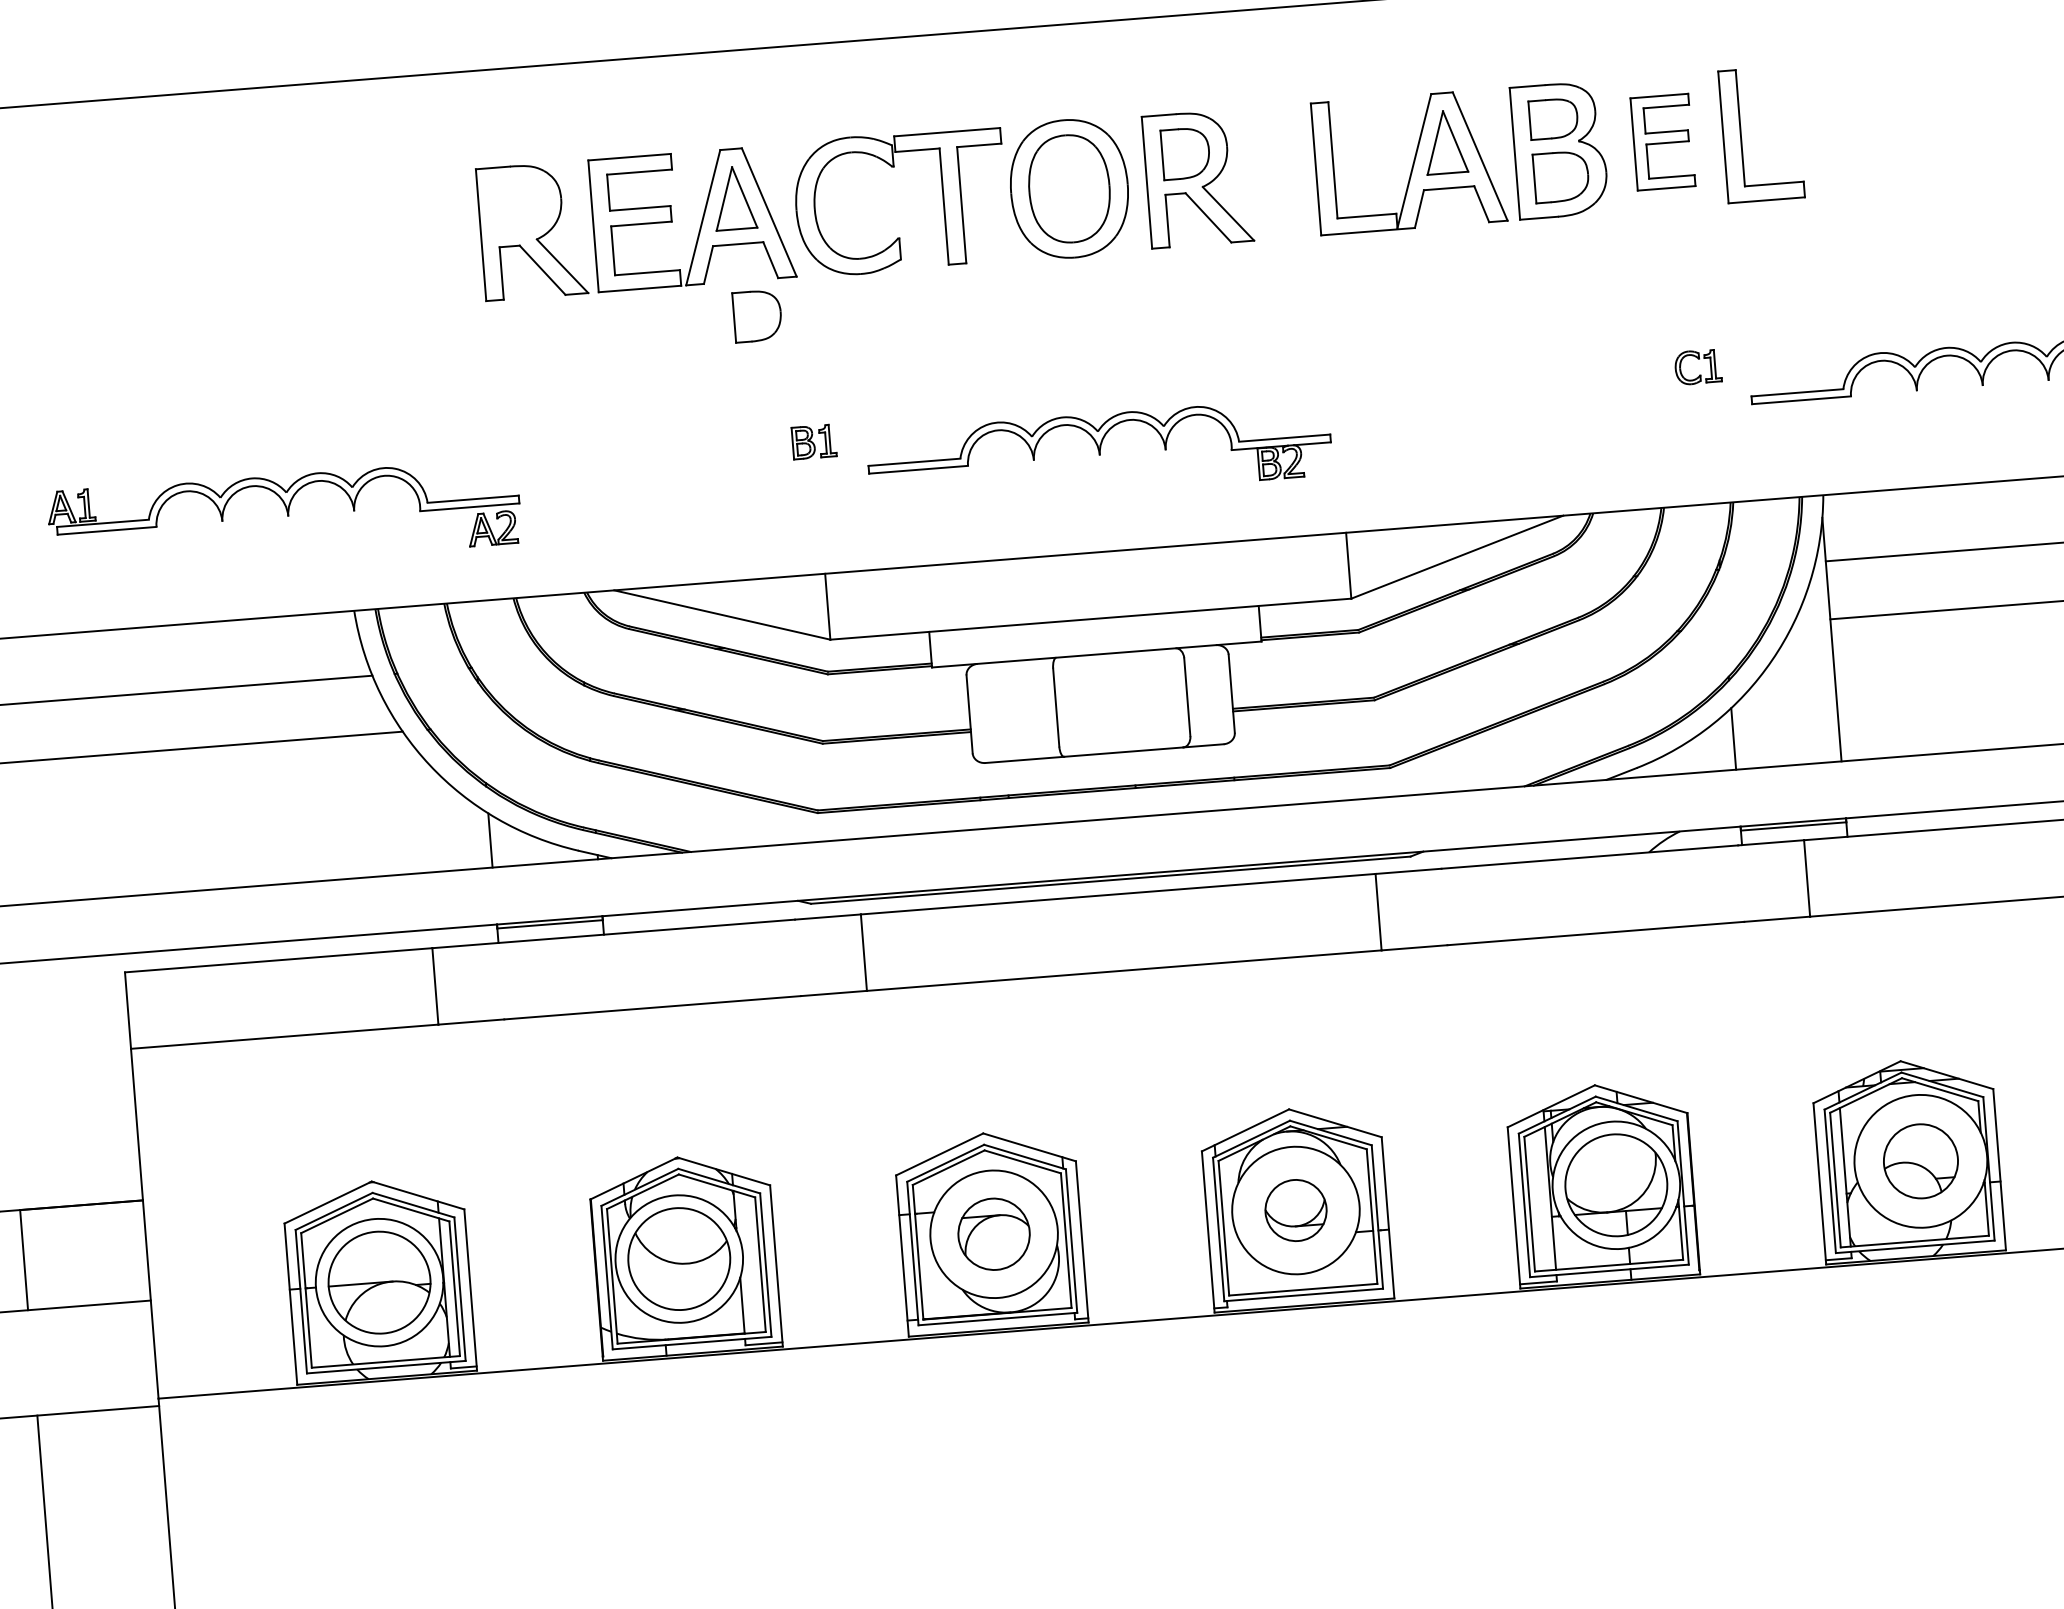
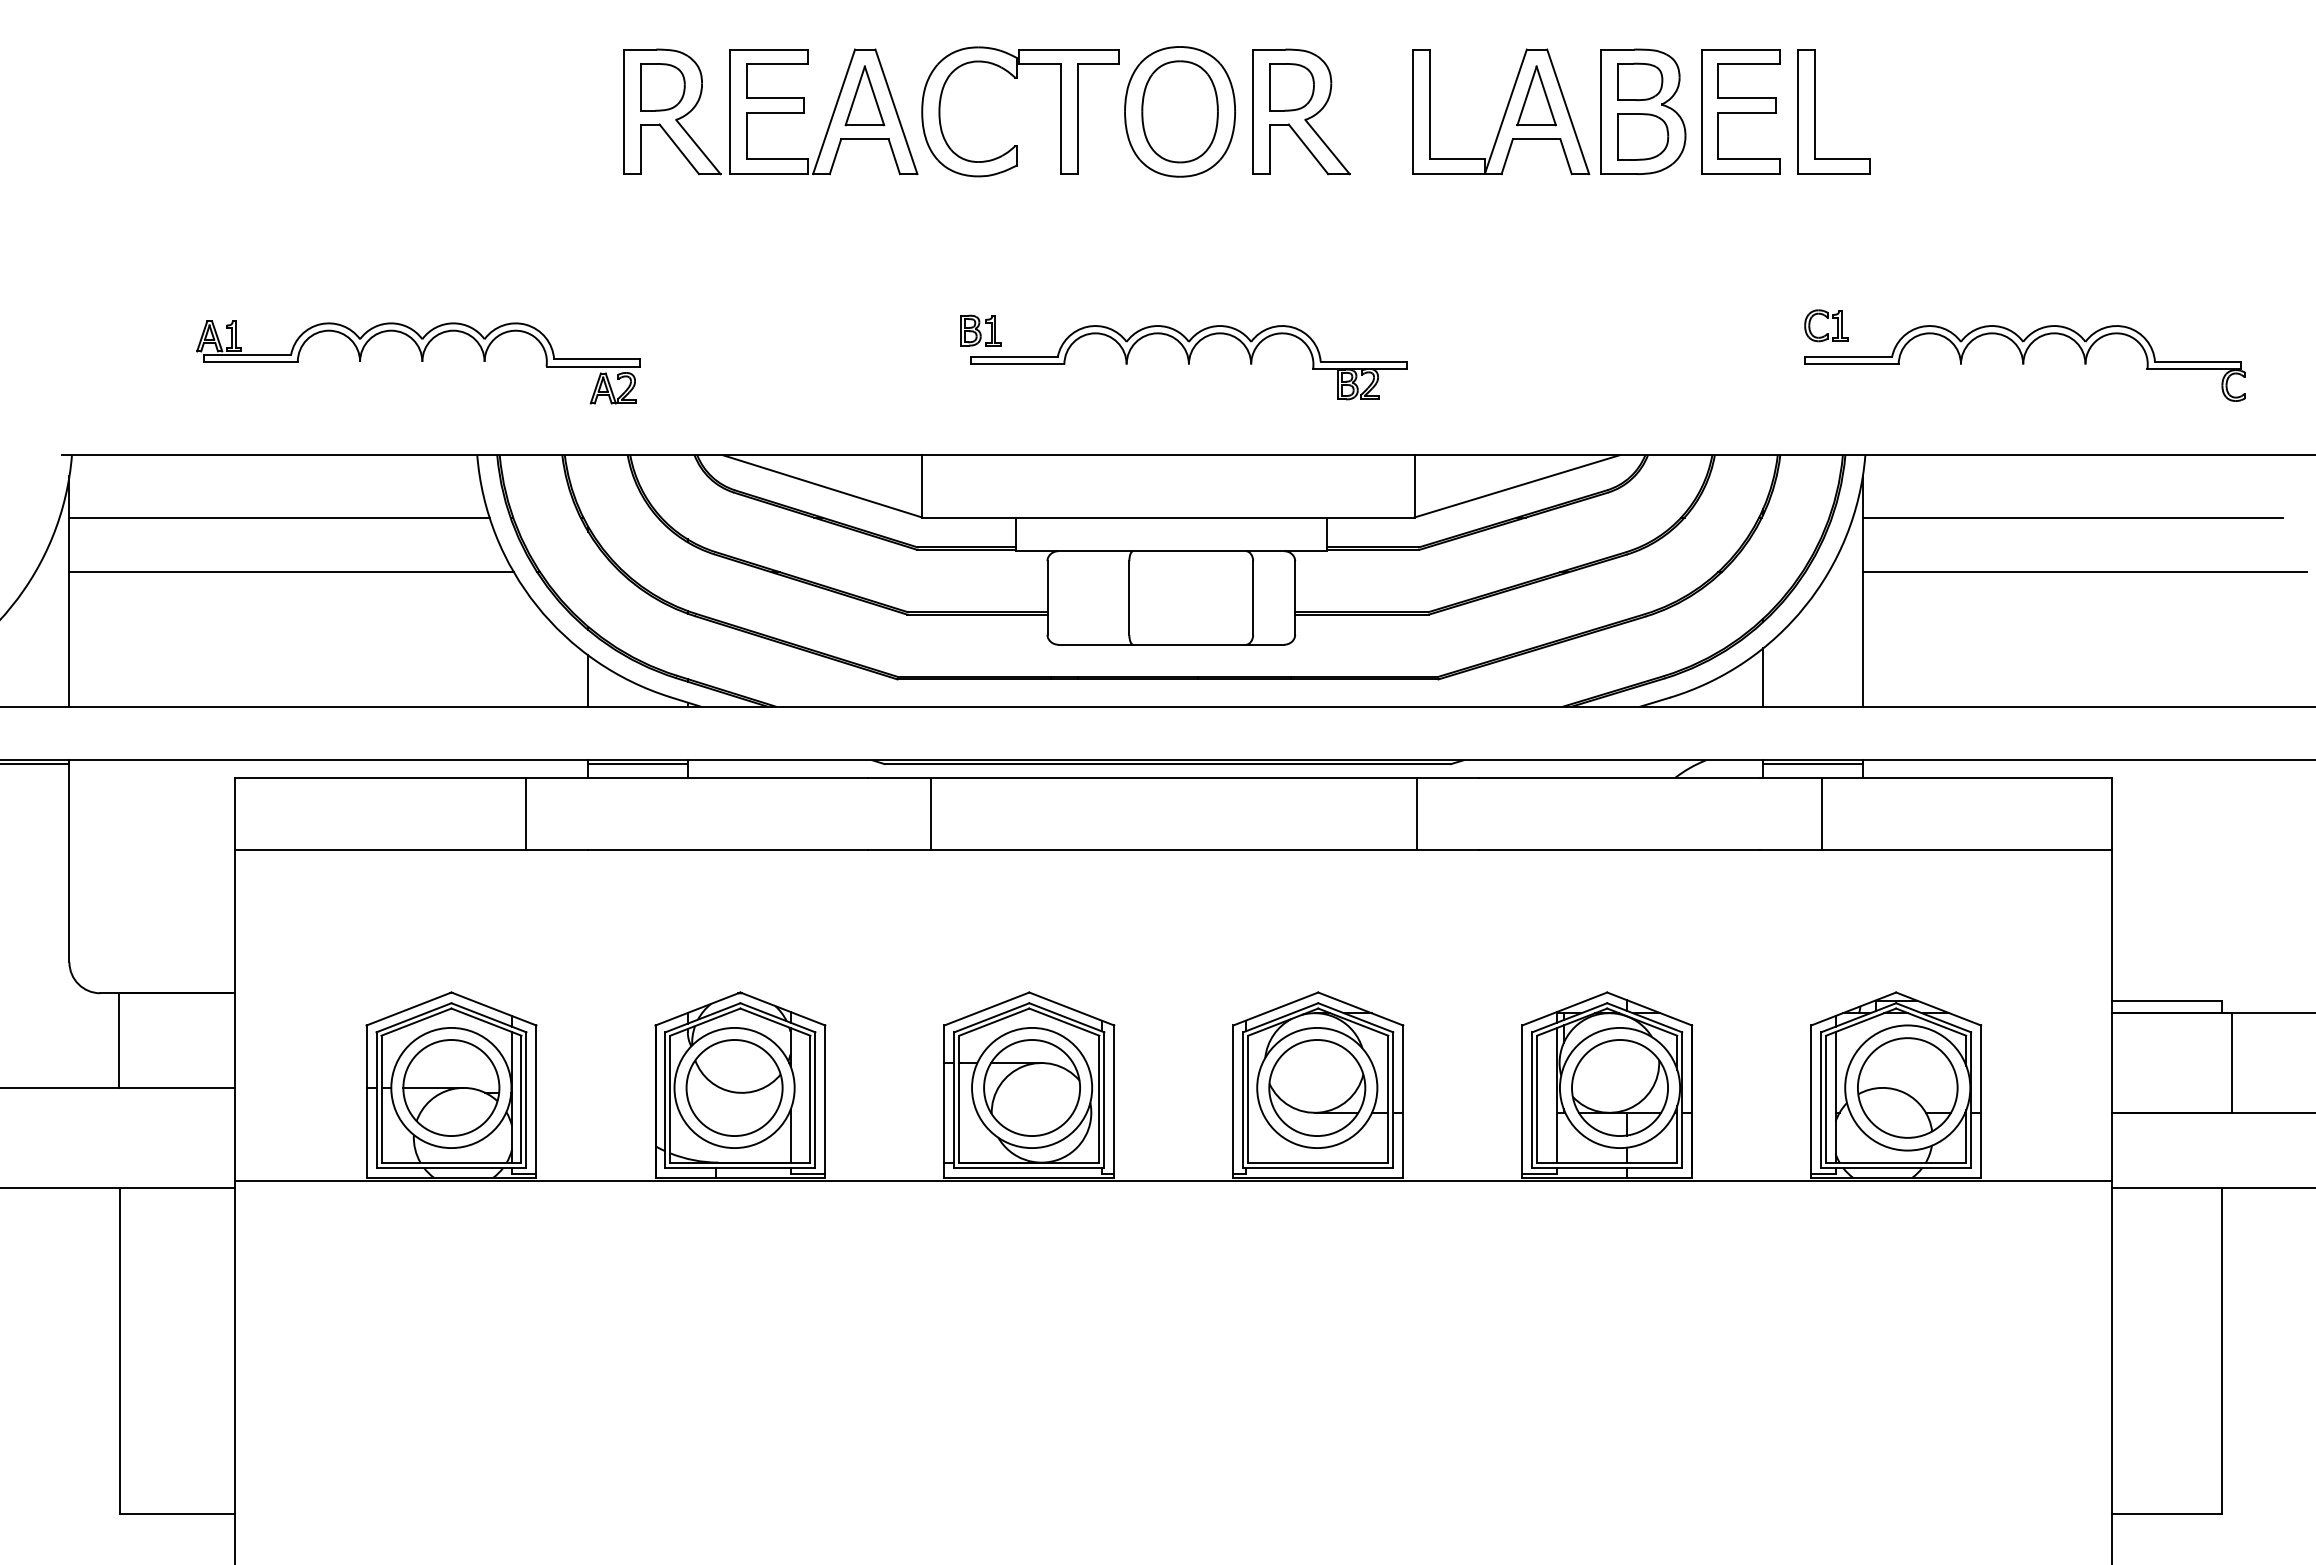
part: (1662, 141) -> (1740, 111), size x1.43
part: (757, 316) -> (662, 87), moved
part: (1698, 359) -> (1827, 318), moved
part: (813, 441) -> (980, 330), moved
part: (1920, 1160) -> (1907, 1087), size x1.43
part: (1296, 1209) -> (1317, 1087), size x1.67
part: (993, 1233) -> (1031, 1087), size x1.43

